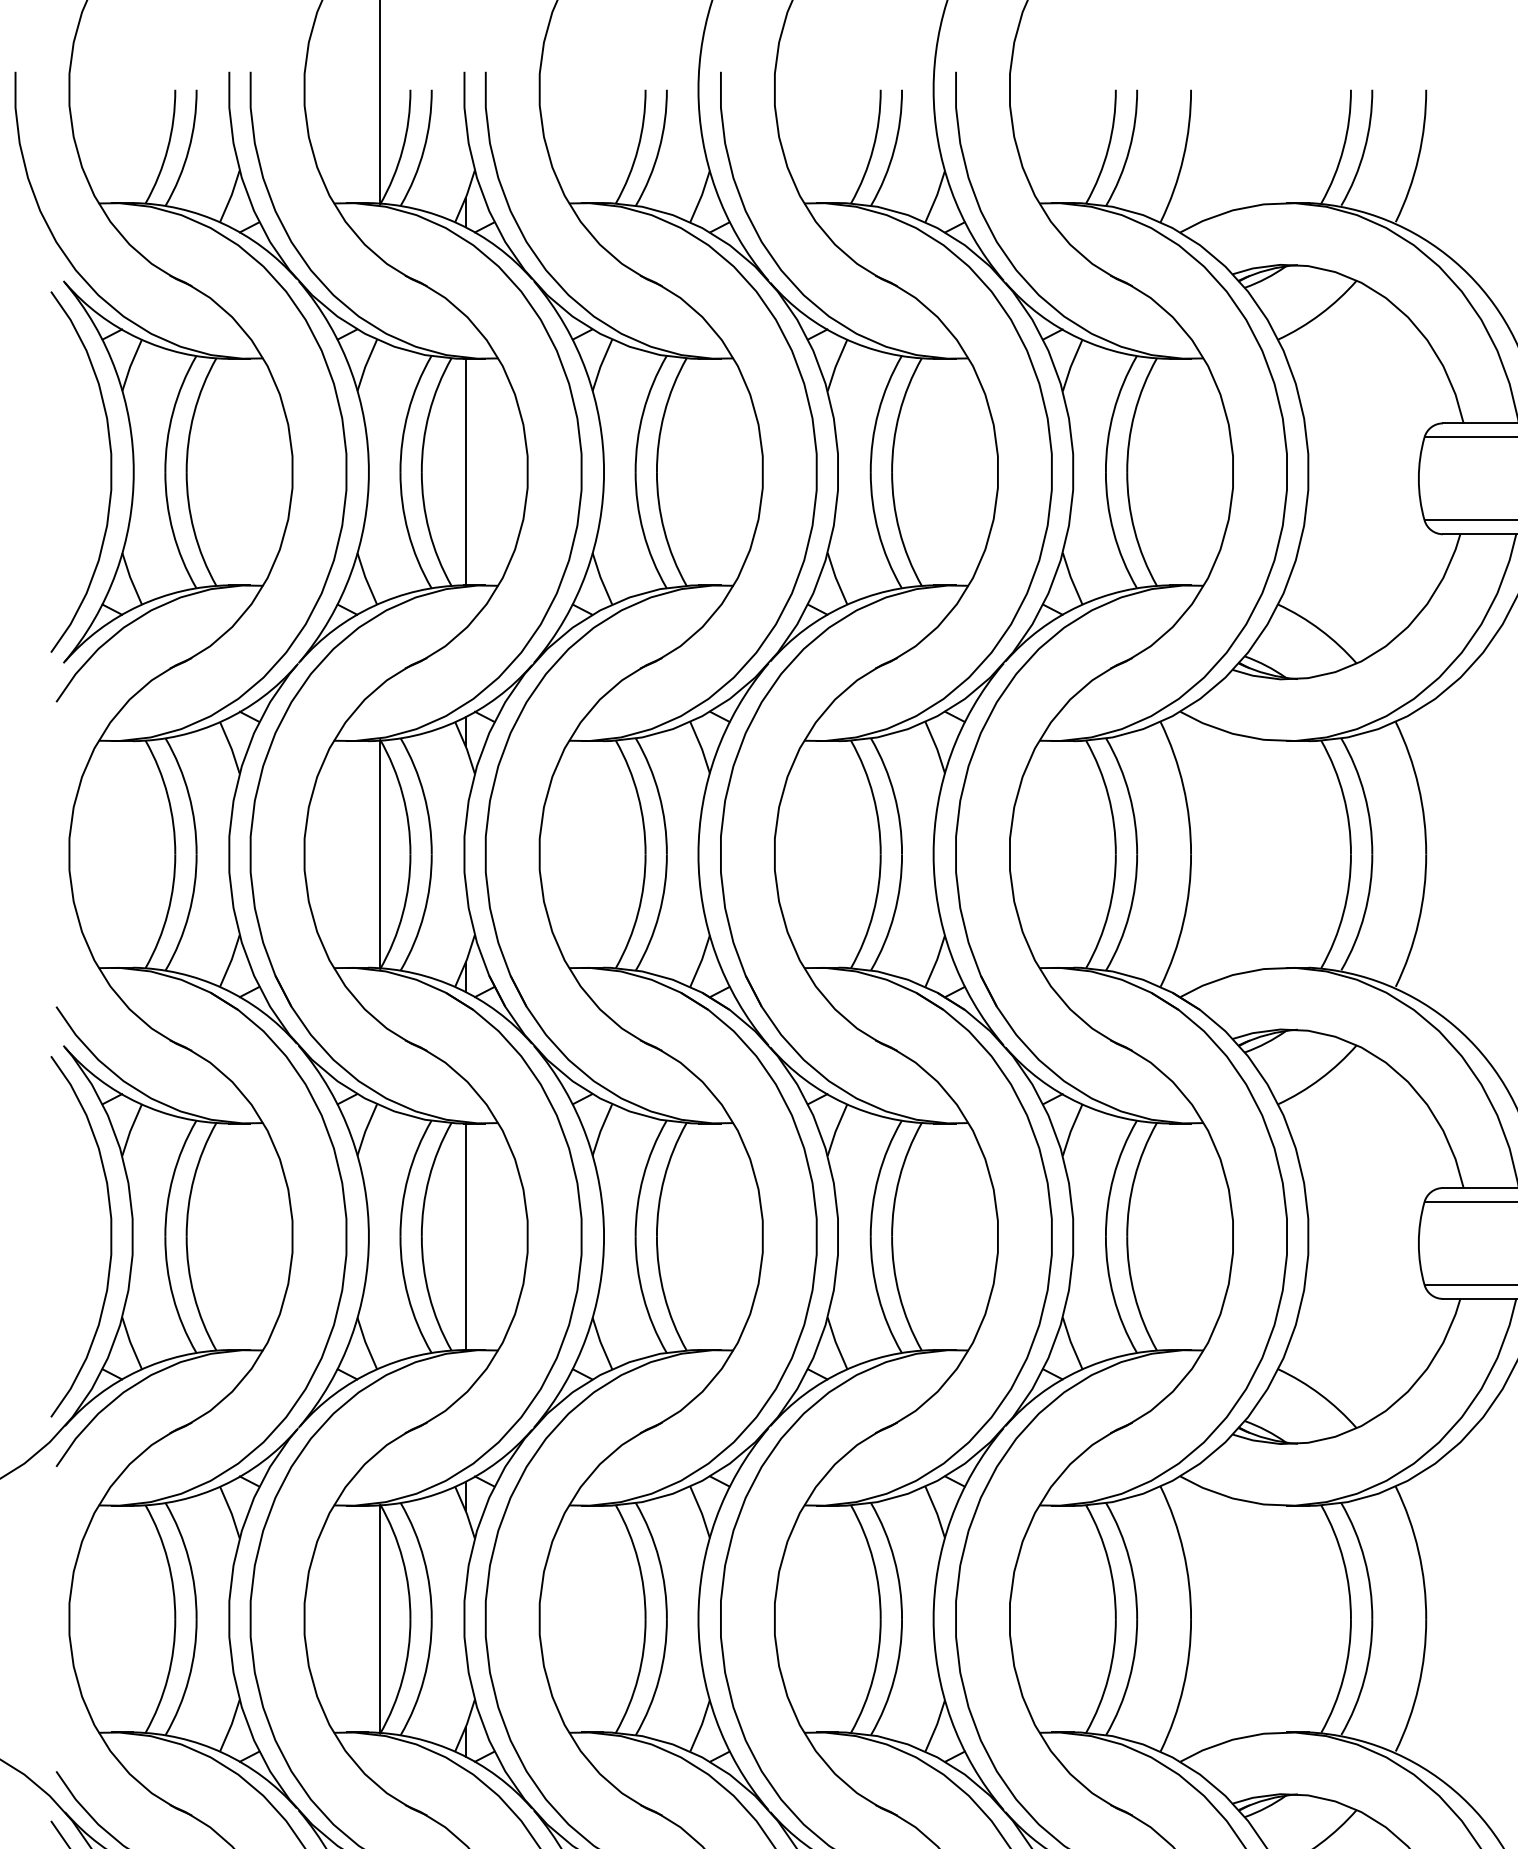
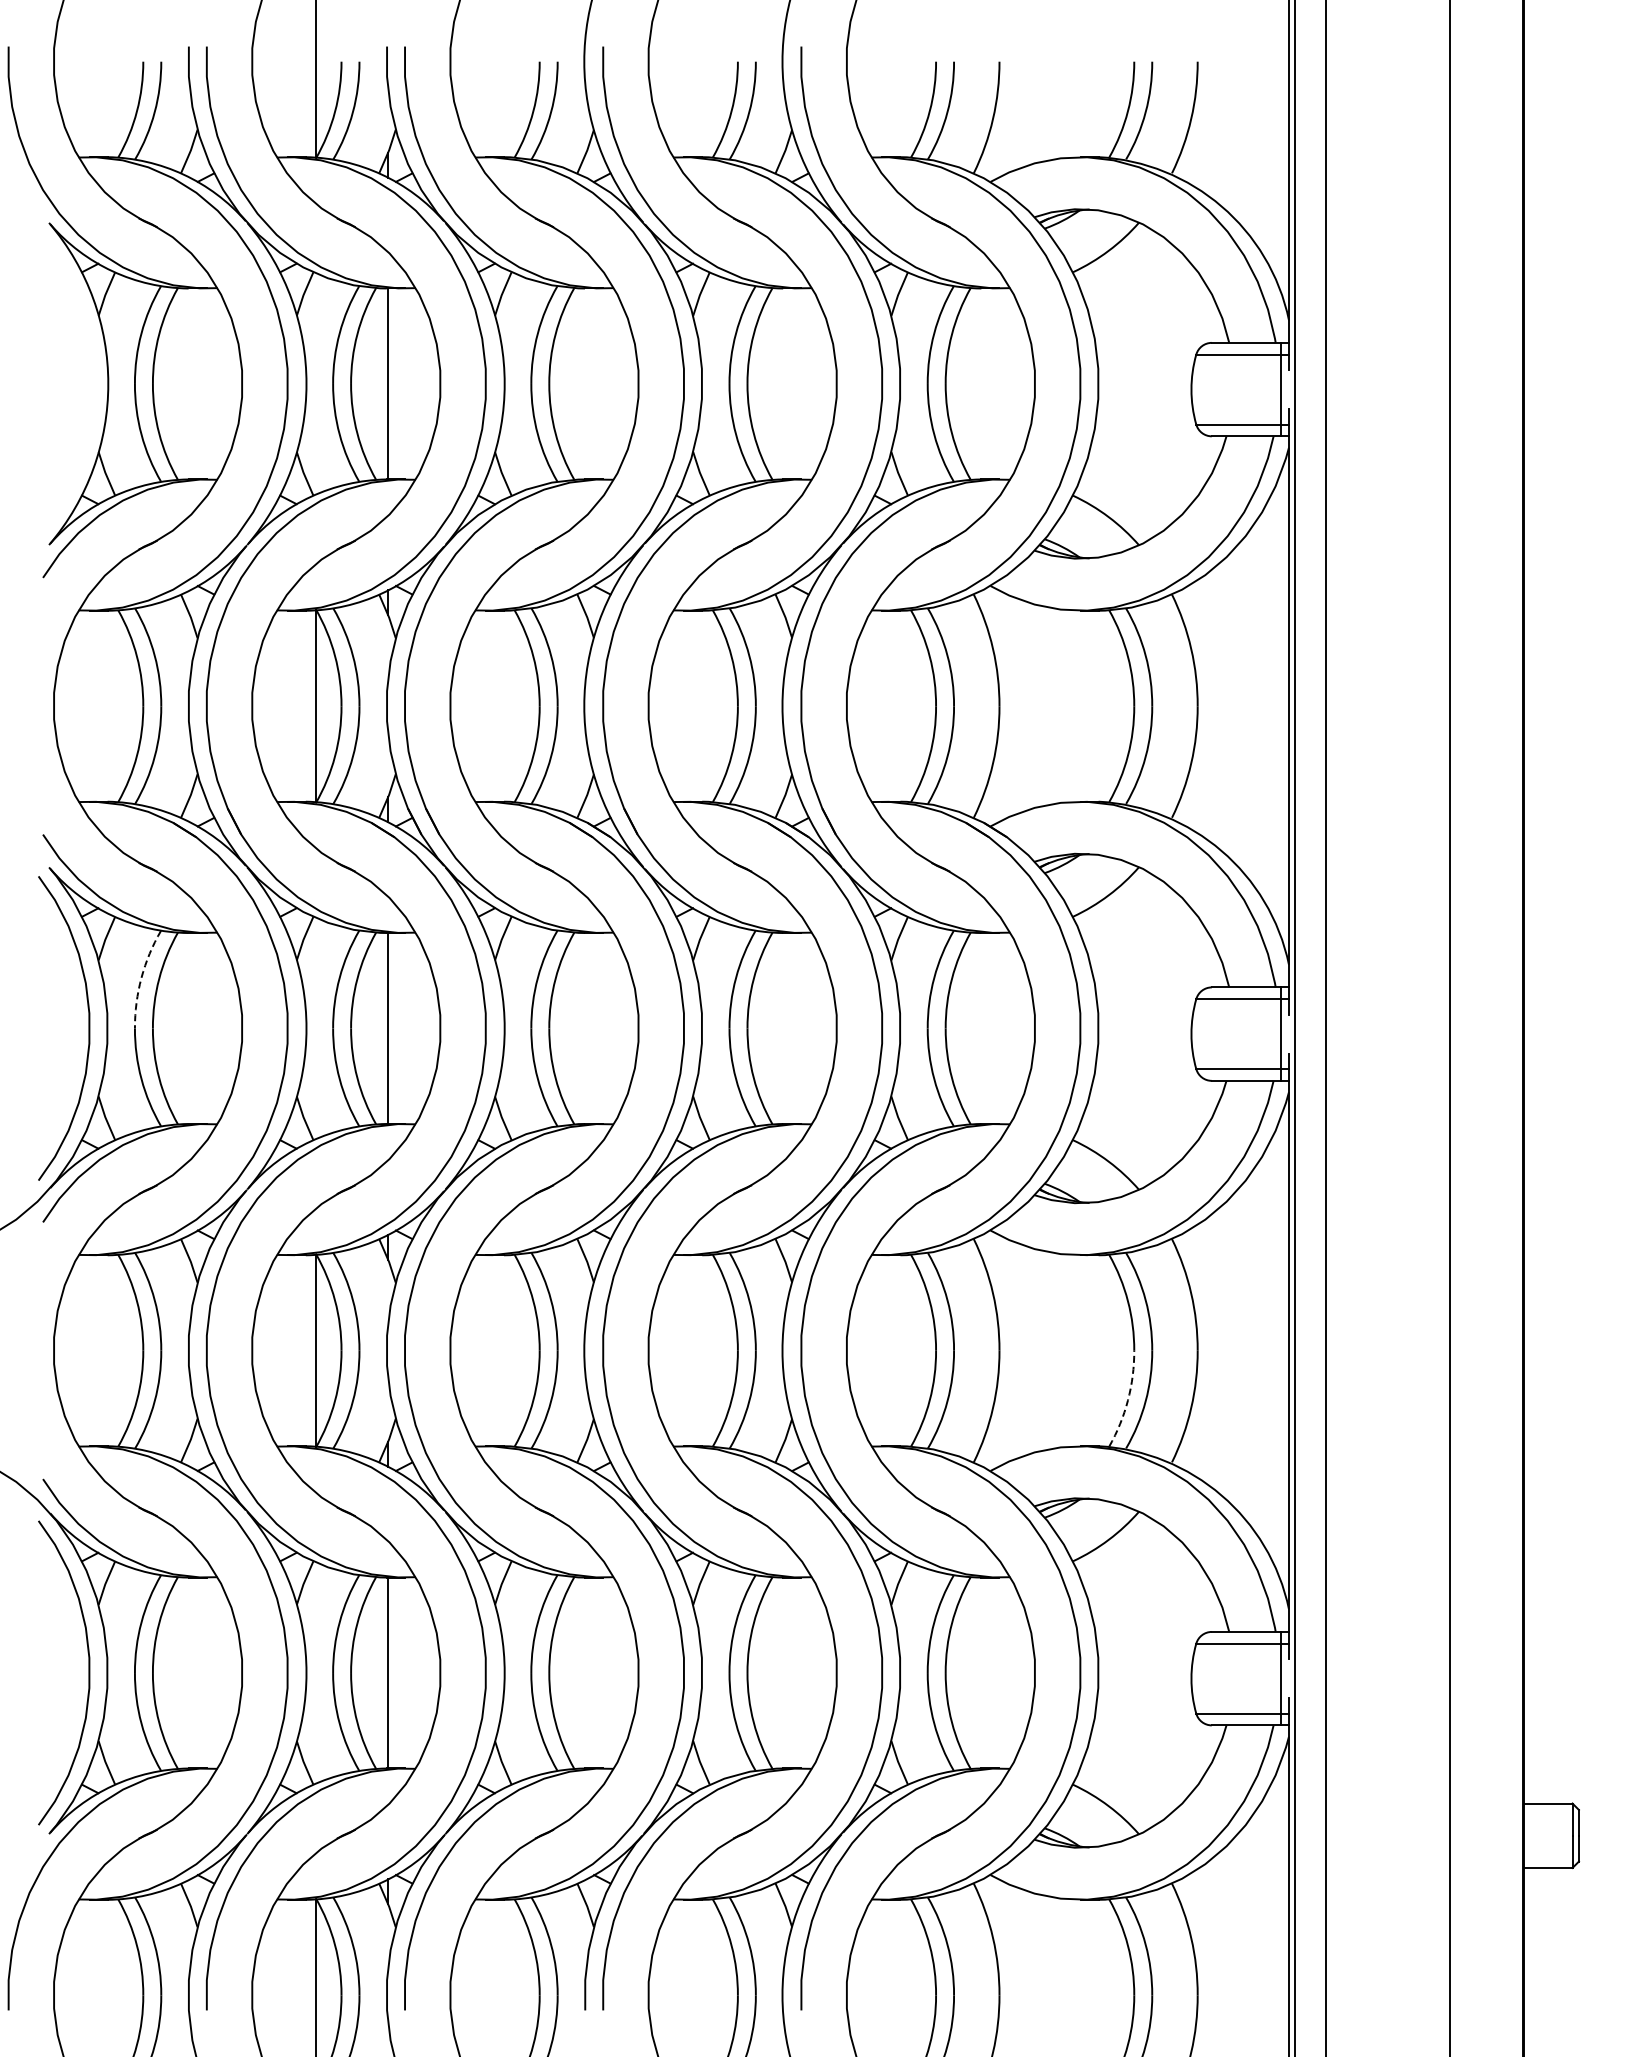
curve: (110, 471) -> (88, 383), removed
arc: (173, 1176) -> (141, 977), solid -> dashed
arc: (1344, 1678) -> (1128, 1400), solid -> dashed

